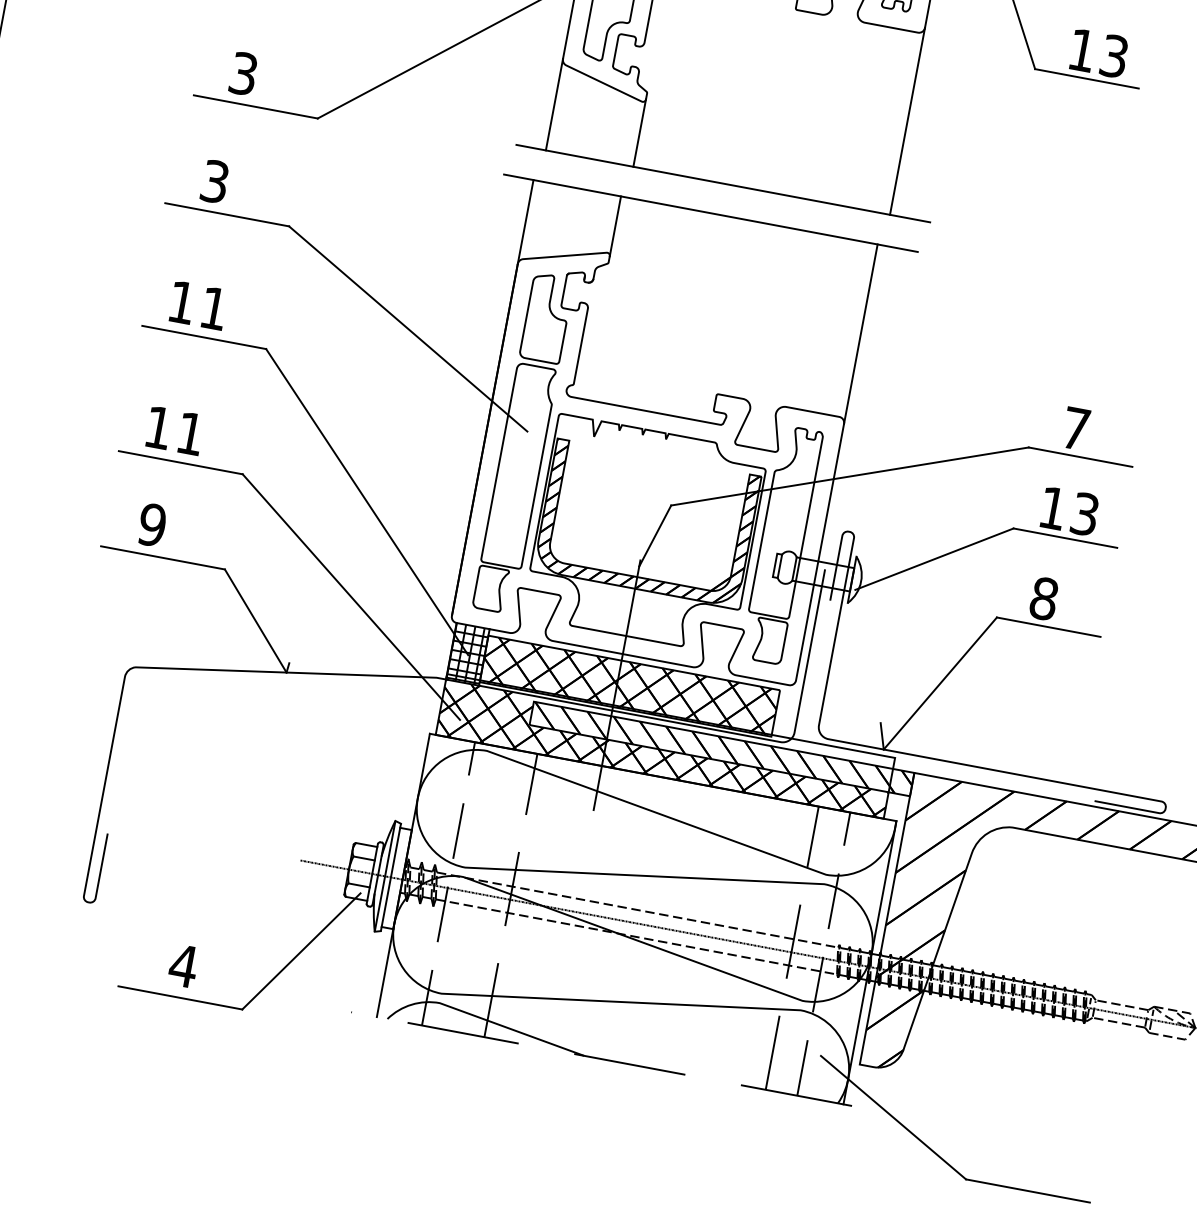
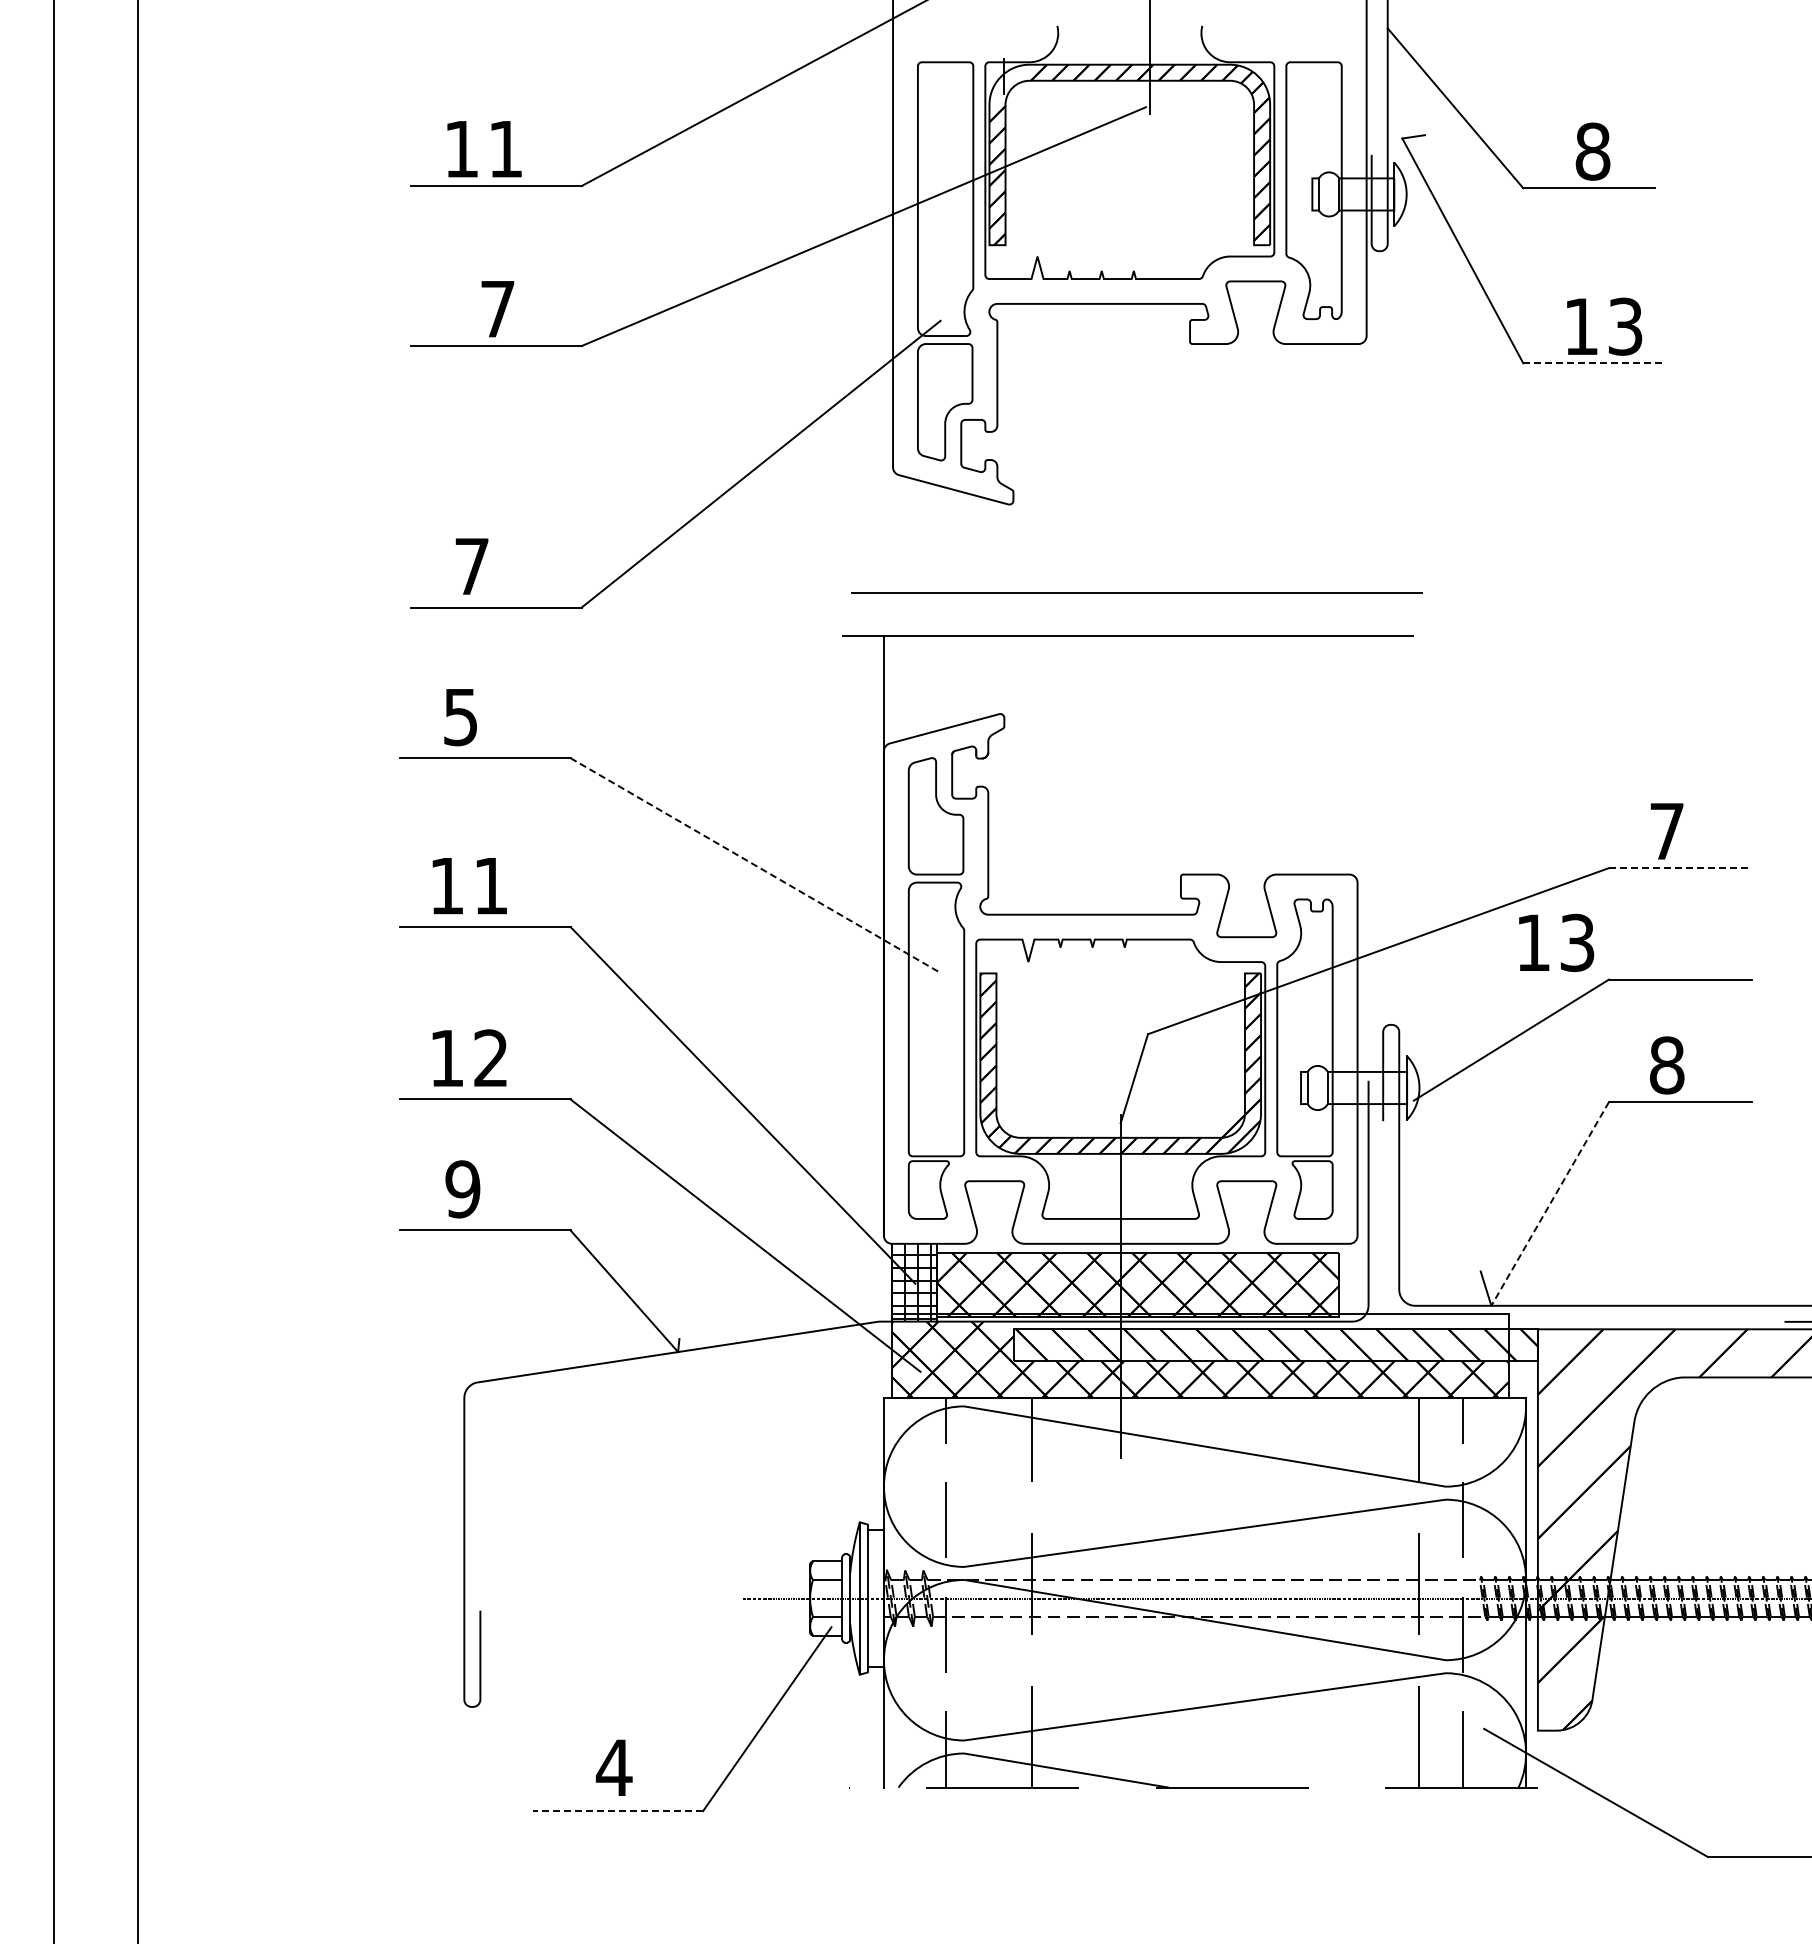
text: (243, 73) -> (471, 566), 3 -> 7
line: (1087, 79) -> (1595, 363), solid -> dashed
line: (554, 104) -> (893, 530), removed
line: (907, 121) -> (1366, 464), removed
line: (639, 132) -> (1013, 546), removed
text: (214, 181) -> (460, 716), 3 -> 5
line: (615, 226) -> (1004, 676), removed
line: (408, 328) -> (754, 864), solid -> dashed
line: (860, 333) -> (1357, 758), removed
text: (190, 433) -> (490, 1057), 11 -> 12
line: (1080, 457) -> (1680, 868), solid -> dashed
text: (1069, 511) -> (1556, 942), moved
line: (940, 683) -> (1550, 1203), solid -> dashed
line: (180, 998) -> (617, 1811), solid -> dashed

